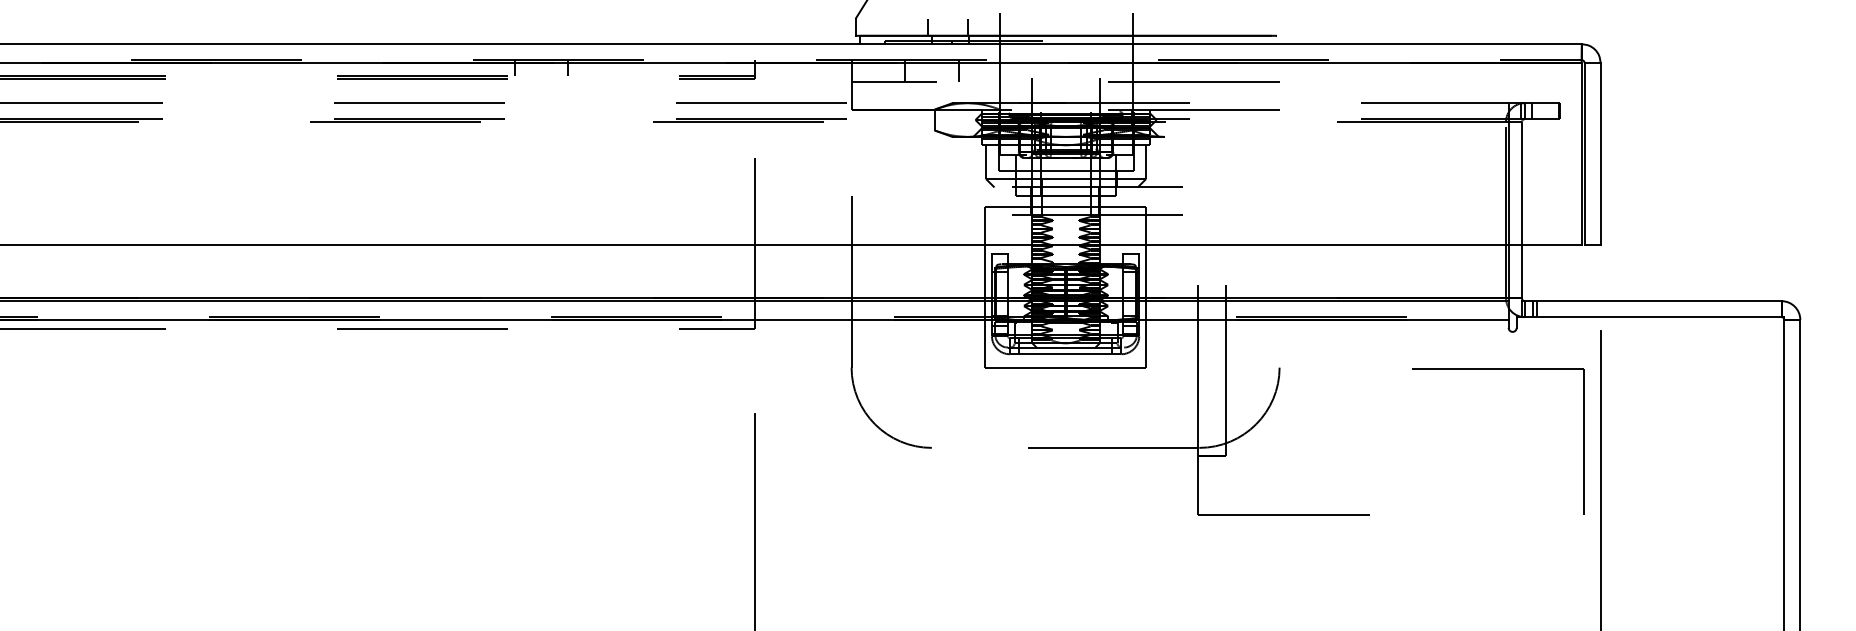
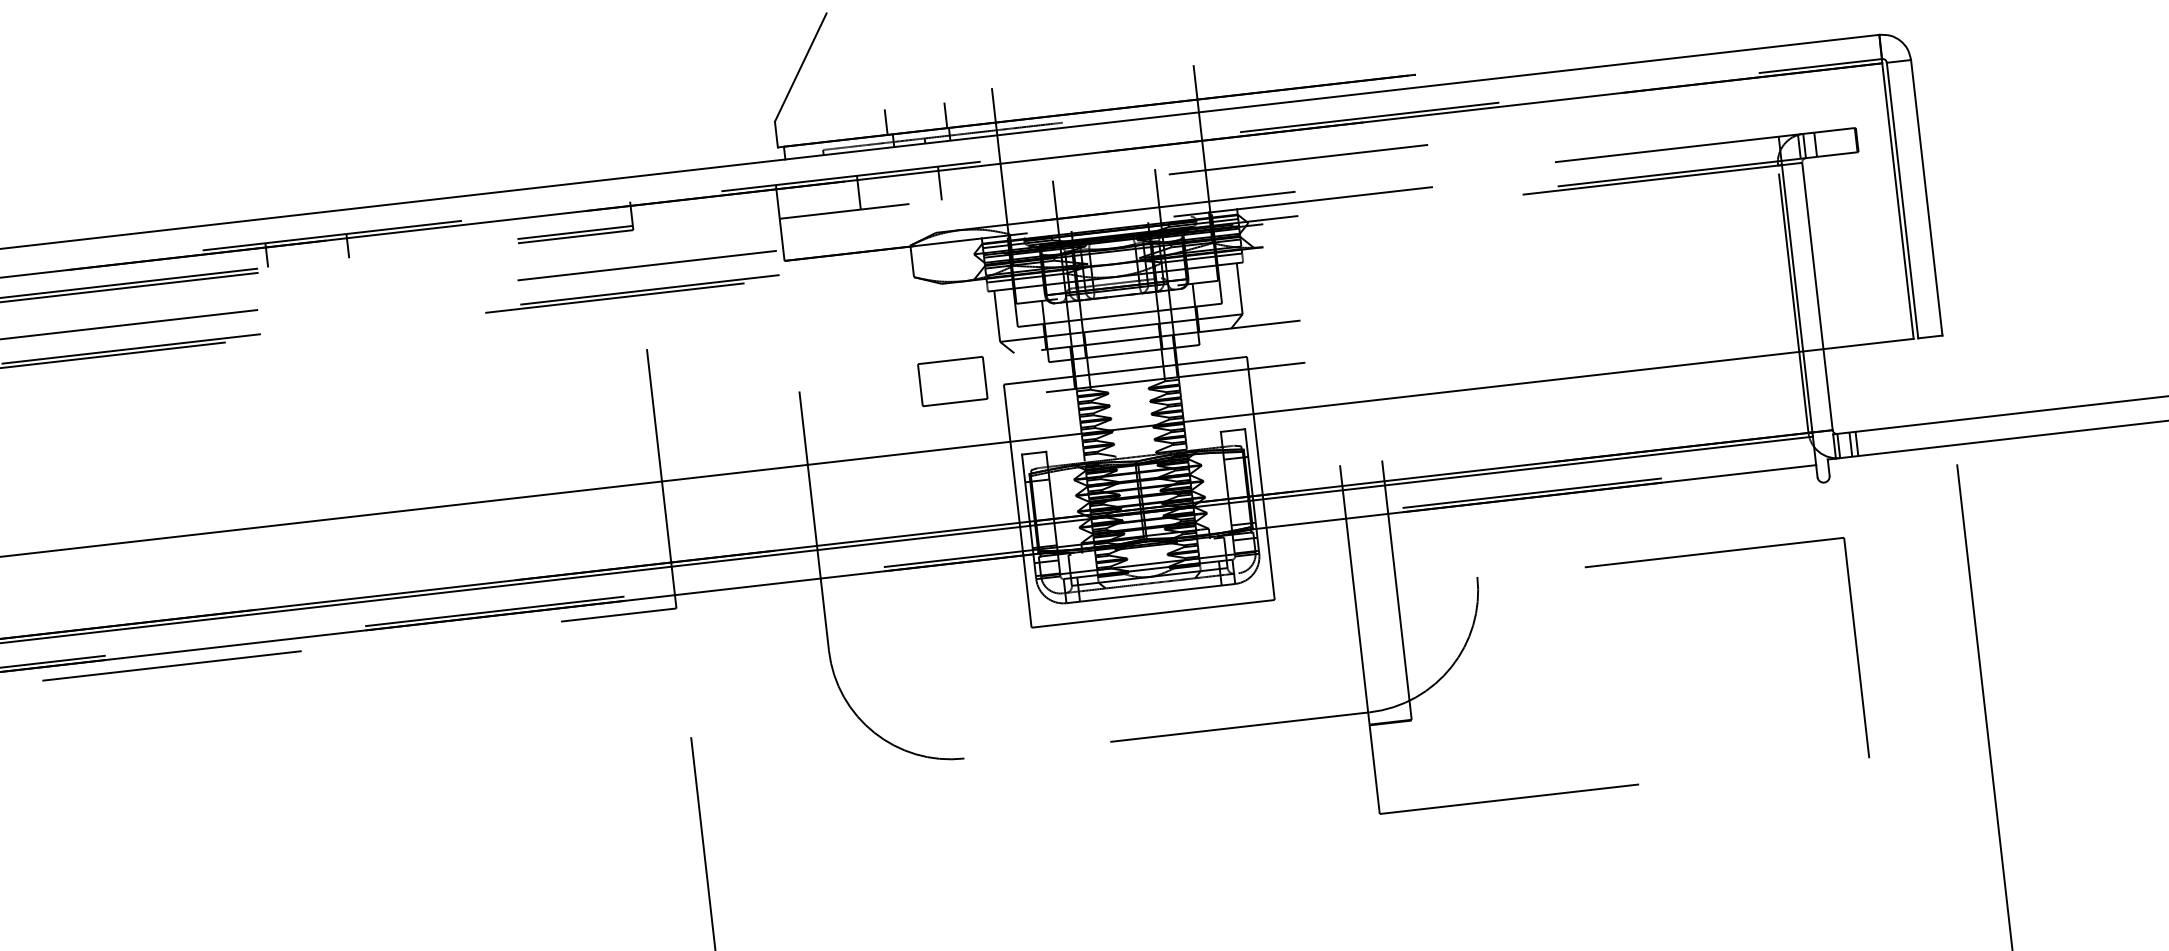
part: (952, 200) -> (952, 380), added
part: (1498, 369) -> (1715, 552), moved

